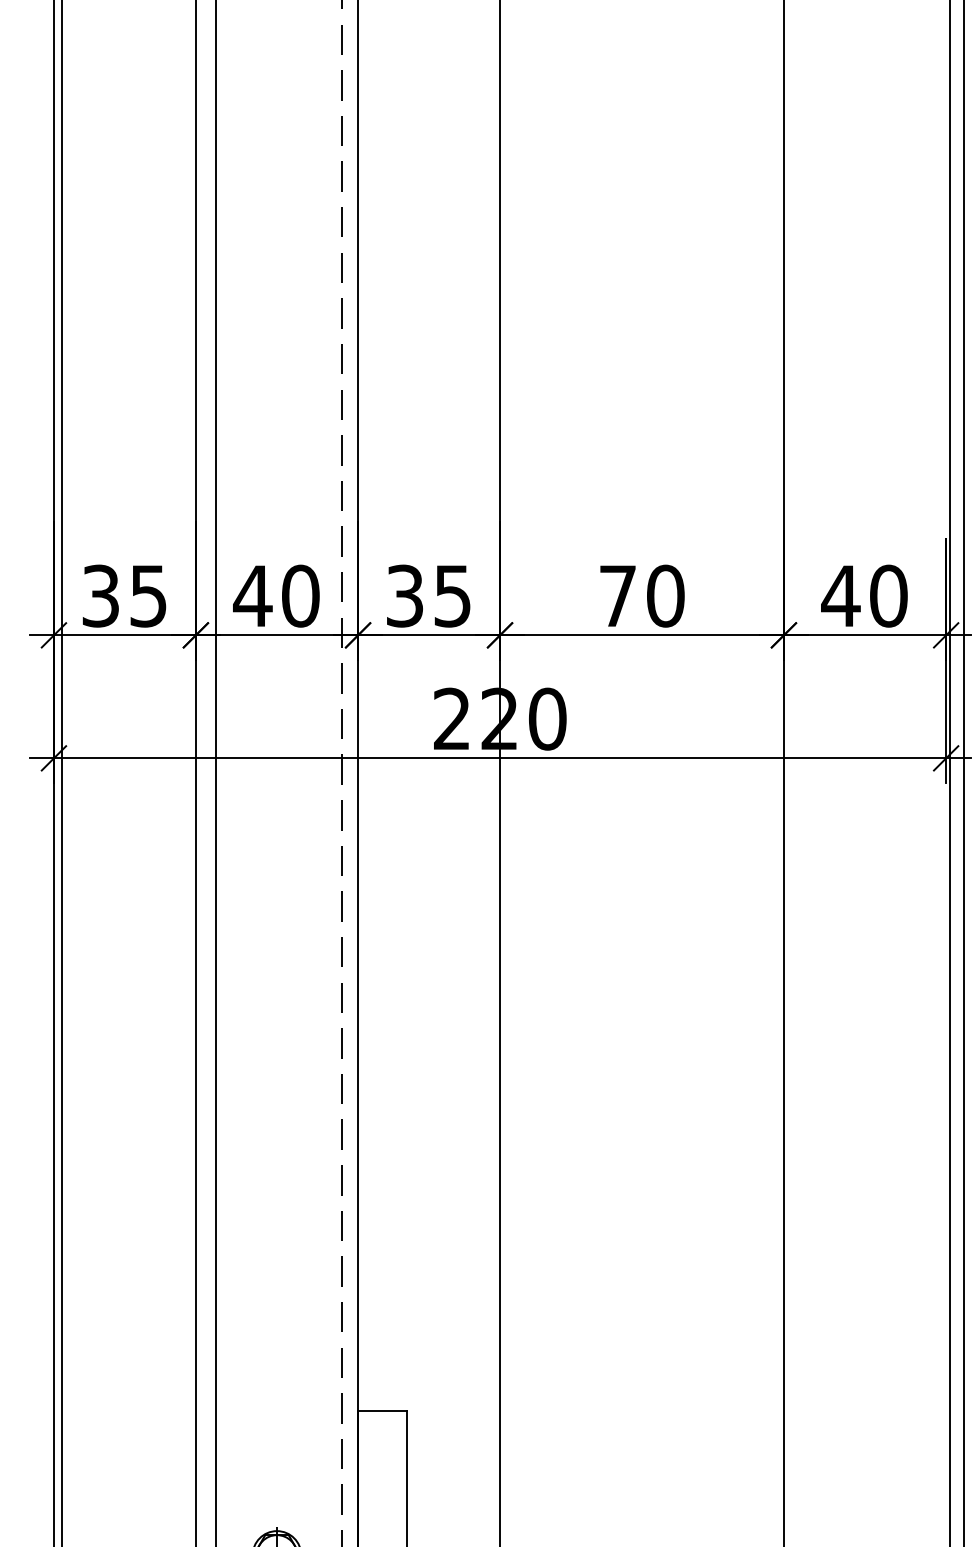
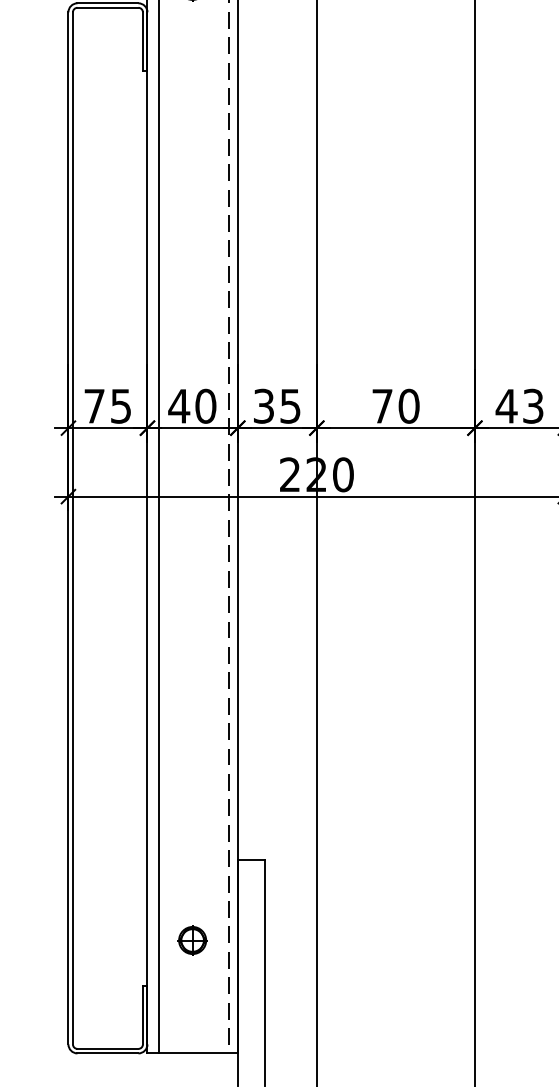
text: (100, 594) -> (94, 405), 35 -> 75
text: (887, 594) -> (532, 405), 40 -> 43

